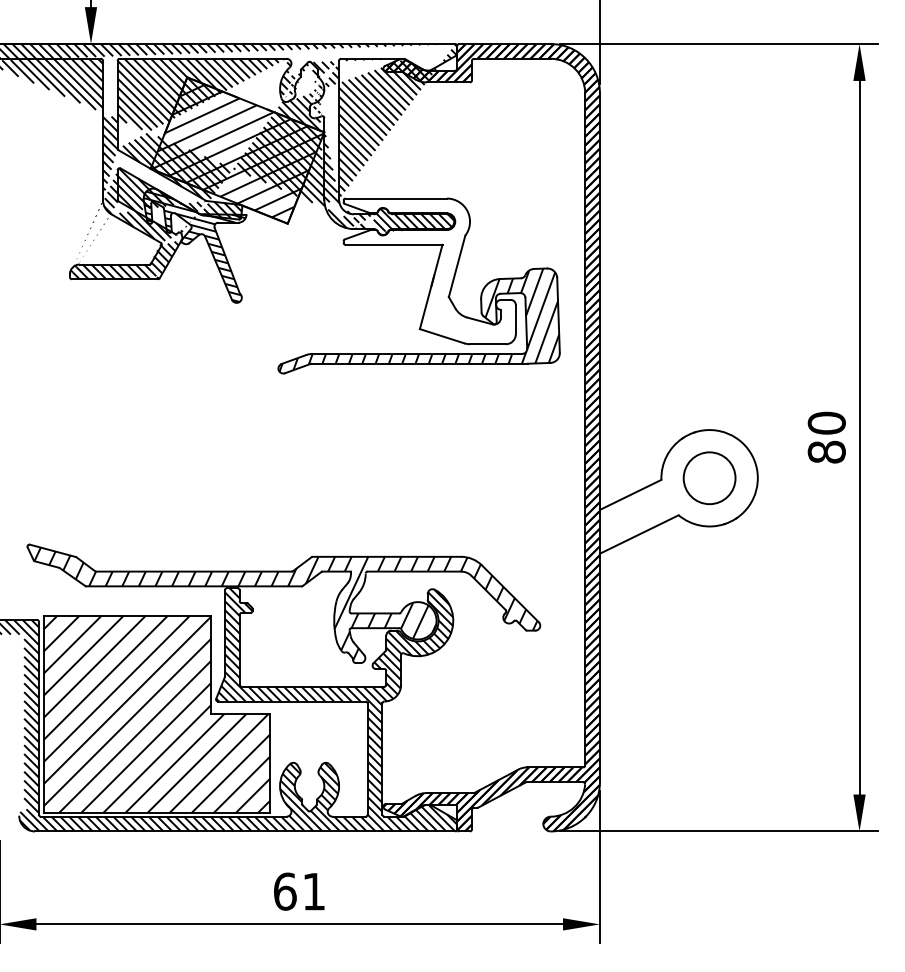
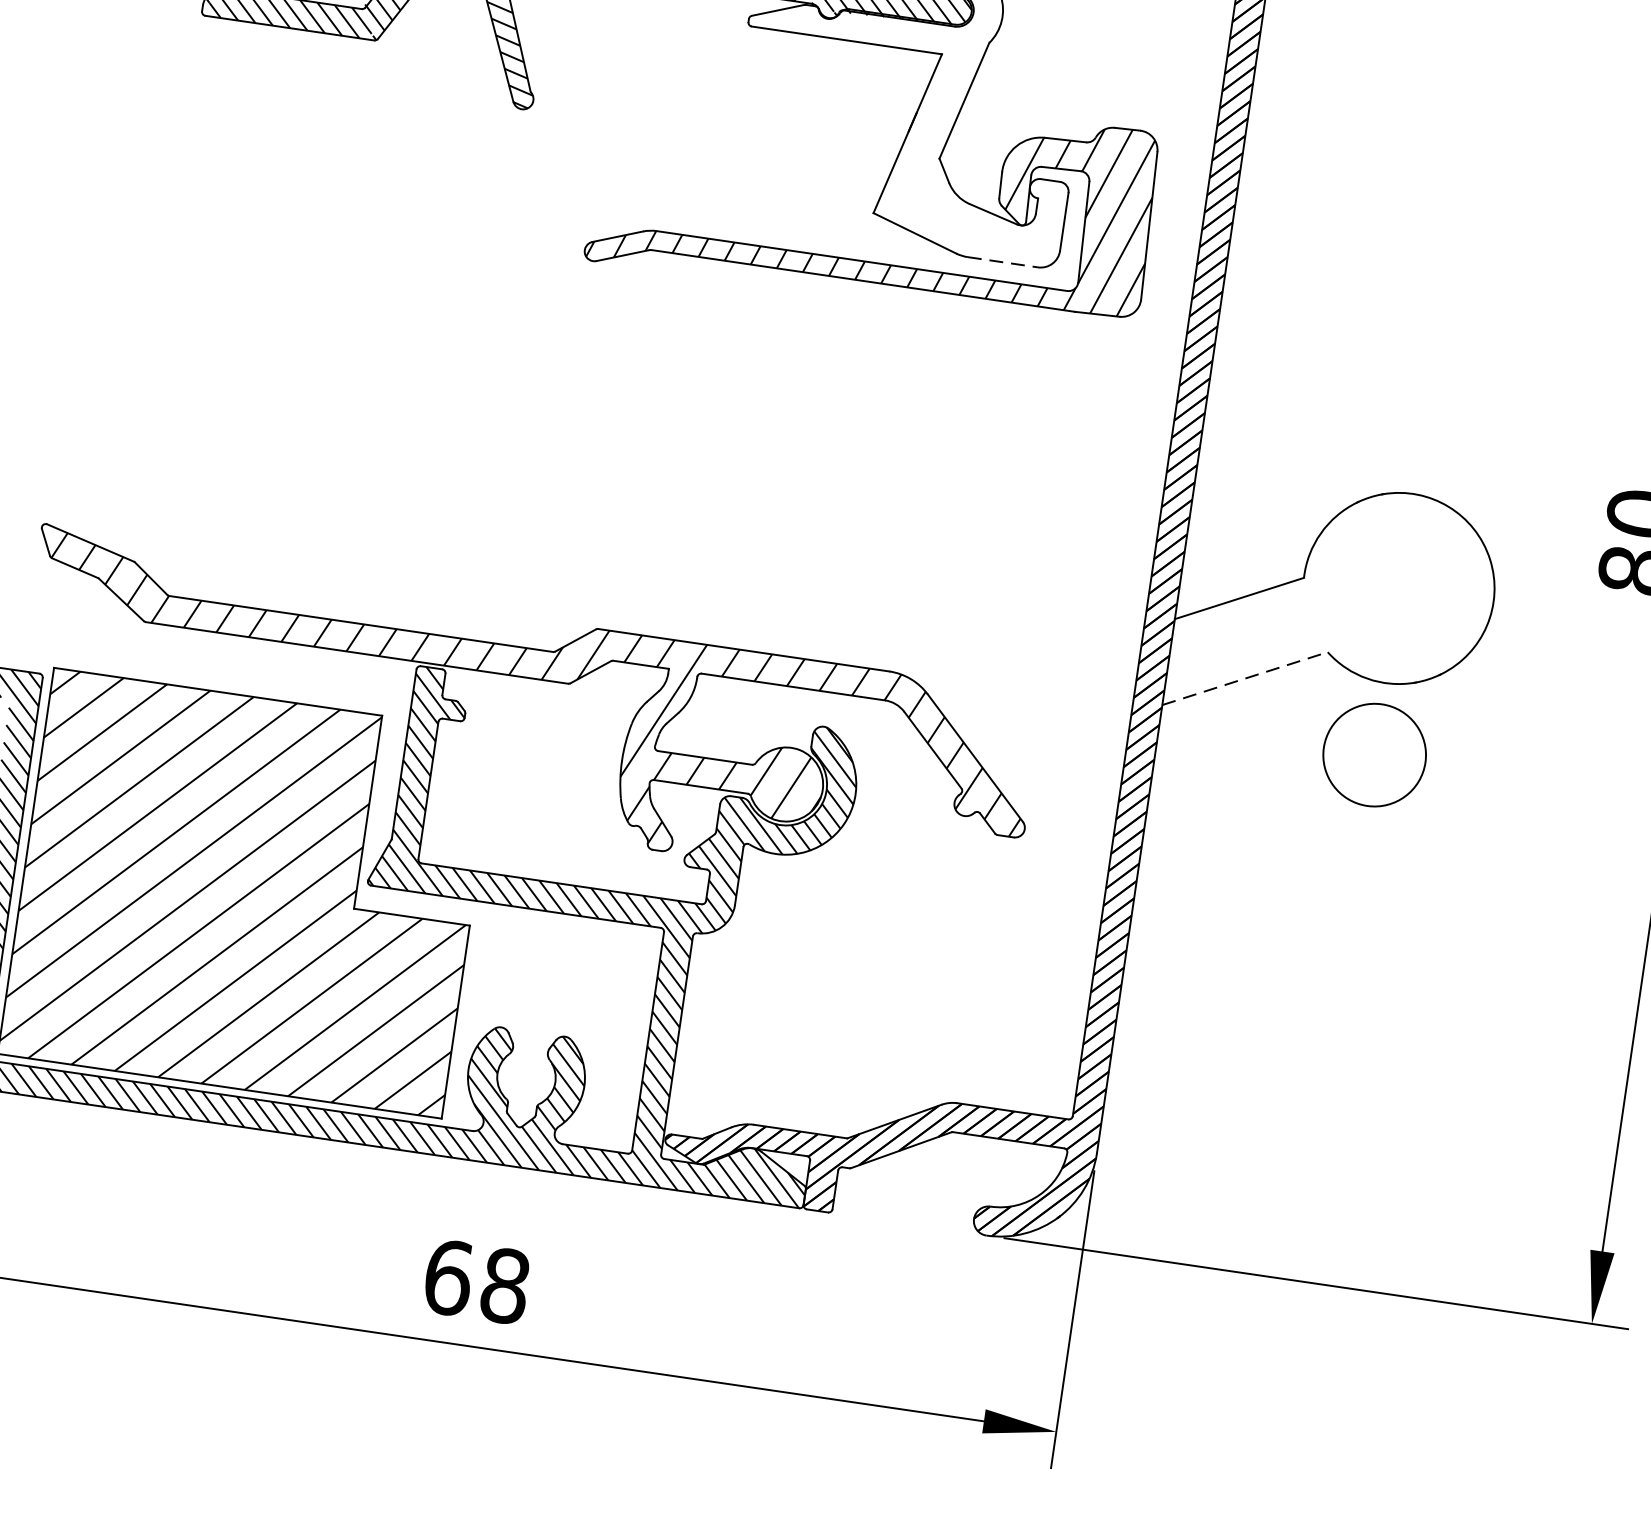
line: (488, 344) -> (1003, 262), solid -> dashed
circle: (709, 478) -> (1374, 755), moved
line: (639, 534) -> (1245, 678), solid -> dashed
text: (313, 891) -> (504, 1285), 61 -> 68

